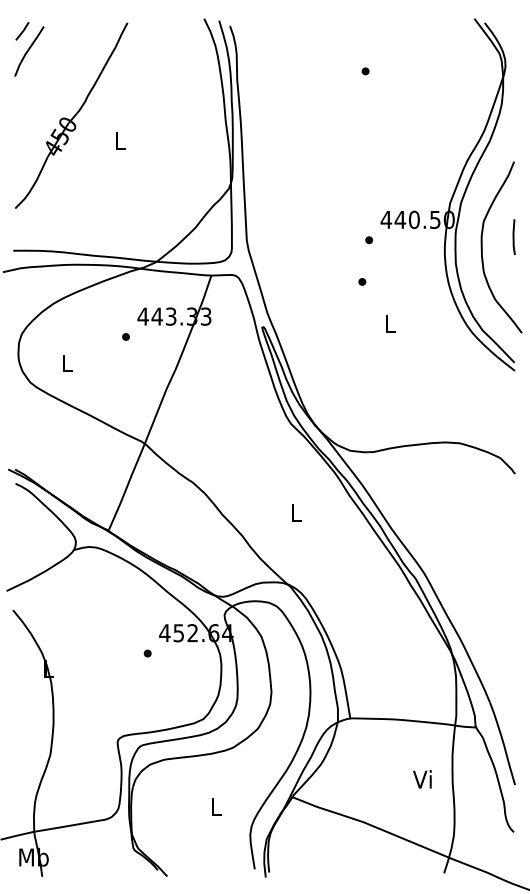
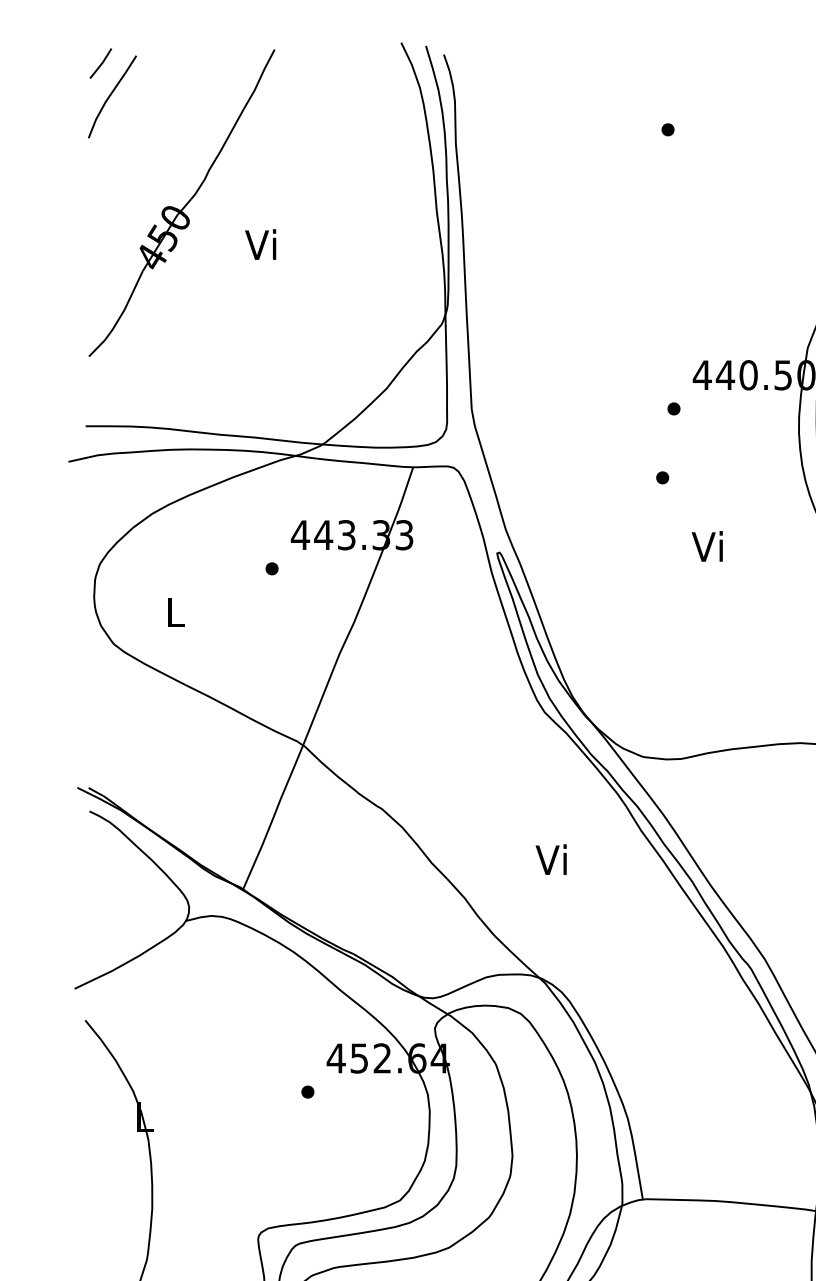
text: (118, 140) -> (259, 244), L -> Vi
text: (389, 323) -> (707, 546), L -> Vi
text: (294, 512) -> (550, 858), L -> Vi

